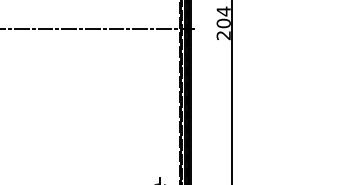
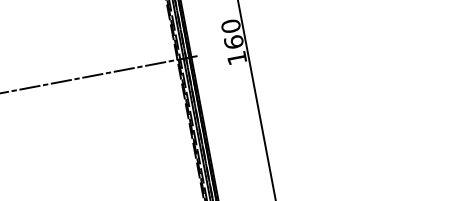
text: (223, 23) -> (233, 42), 204 -> 160

